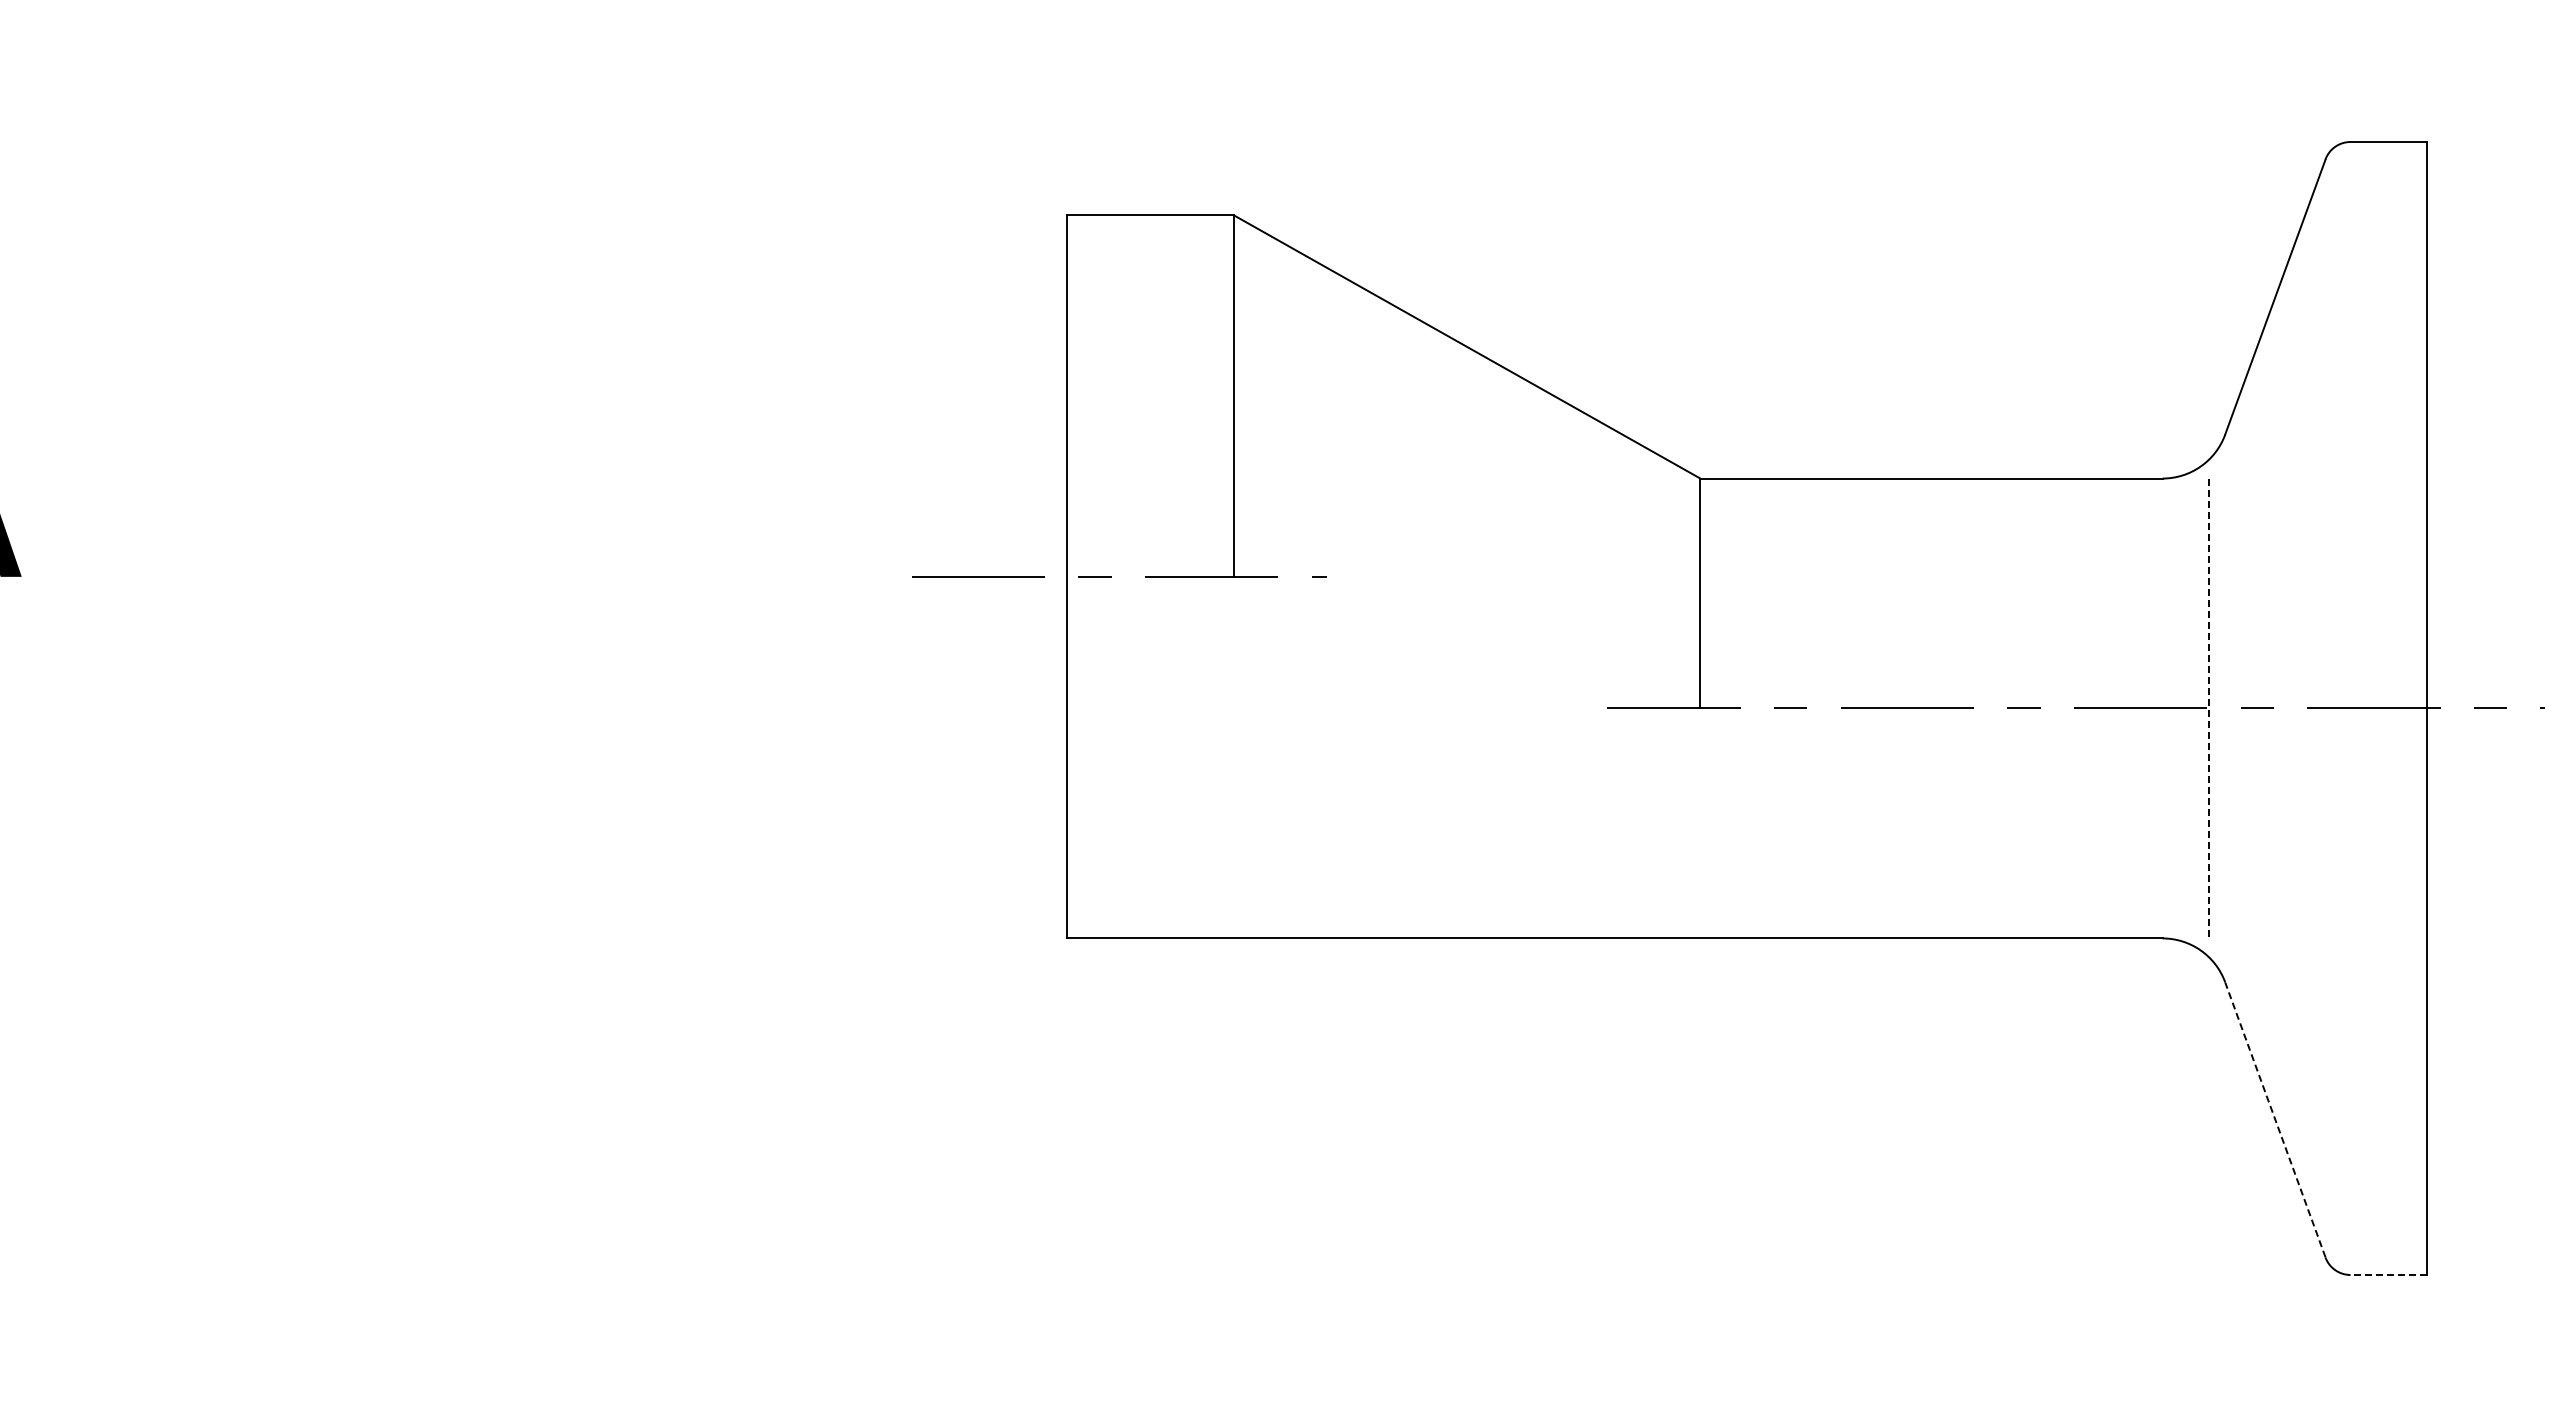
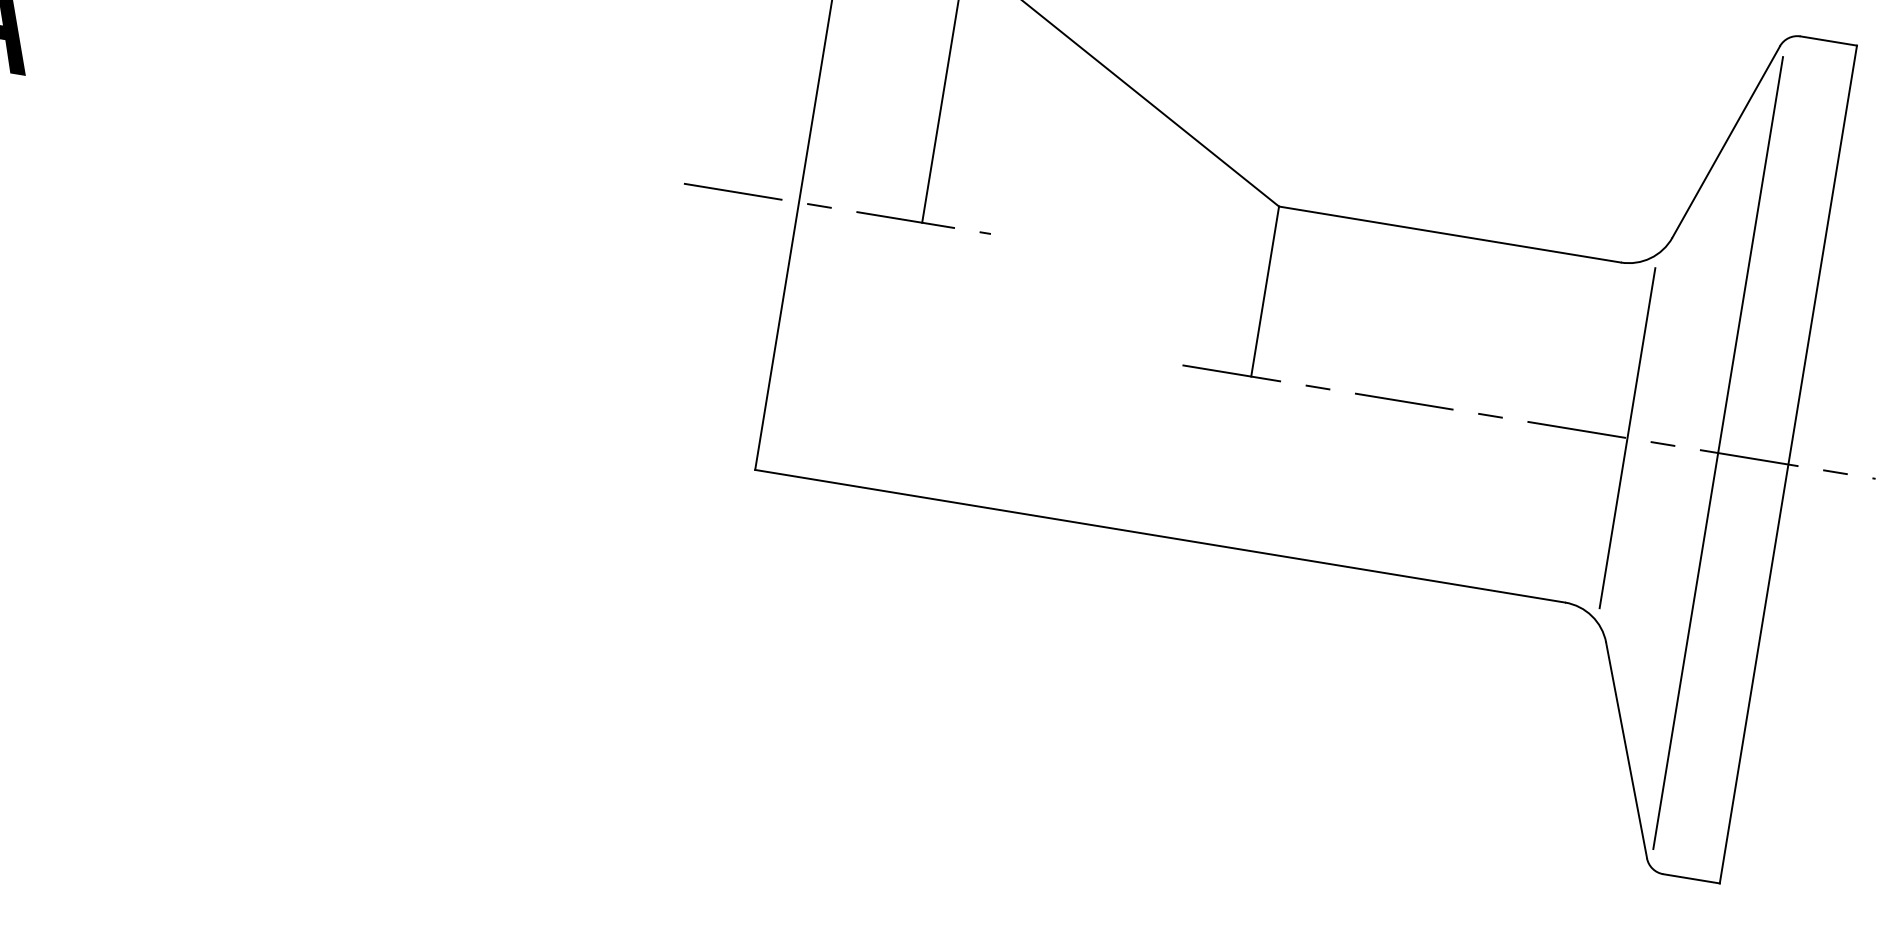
line: (2209, 708) -> (1627, 438), dashed -> solid
line: (2331, 708) -> (1717, 453), added
line: (2275, 1119) -> (1626, 750), dashed -> solid
line: (2388, 1274) -> (1691, 878), dashed -> solid

